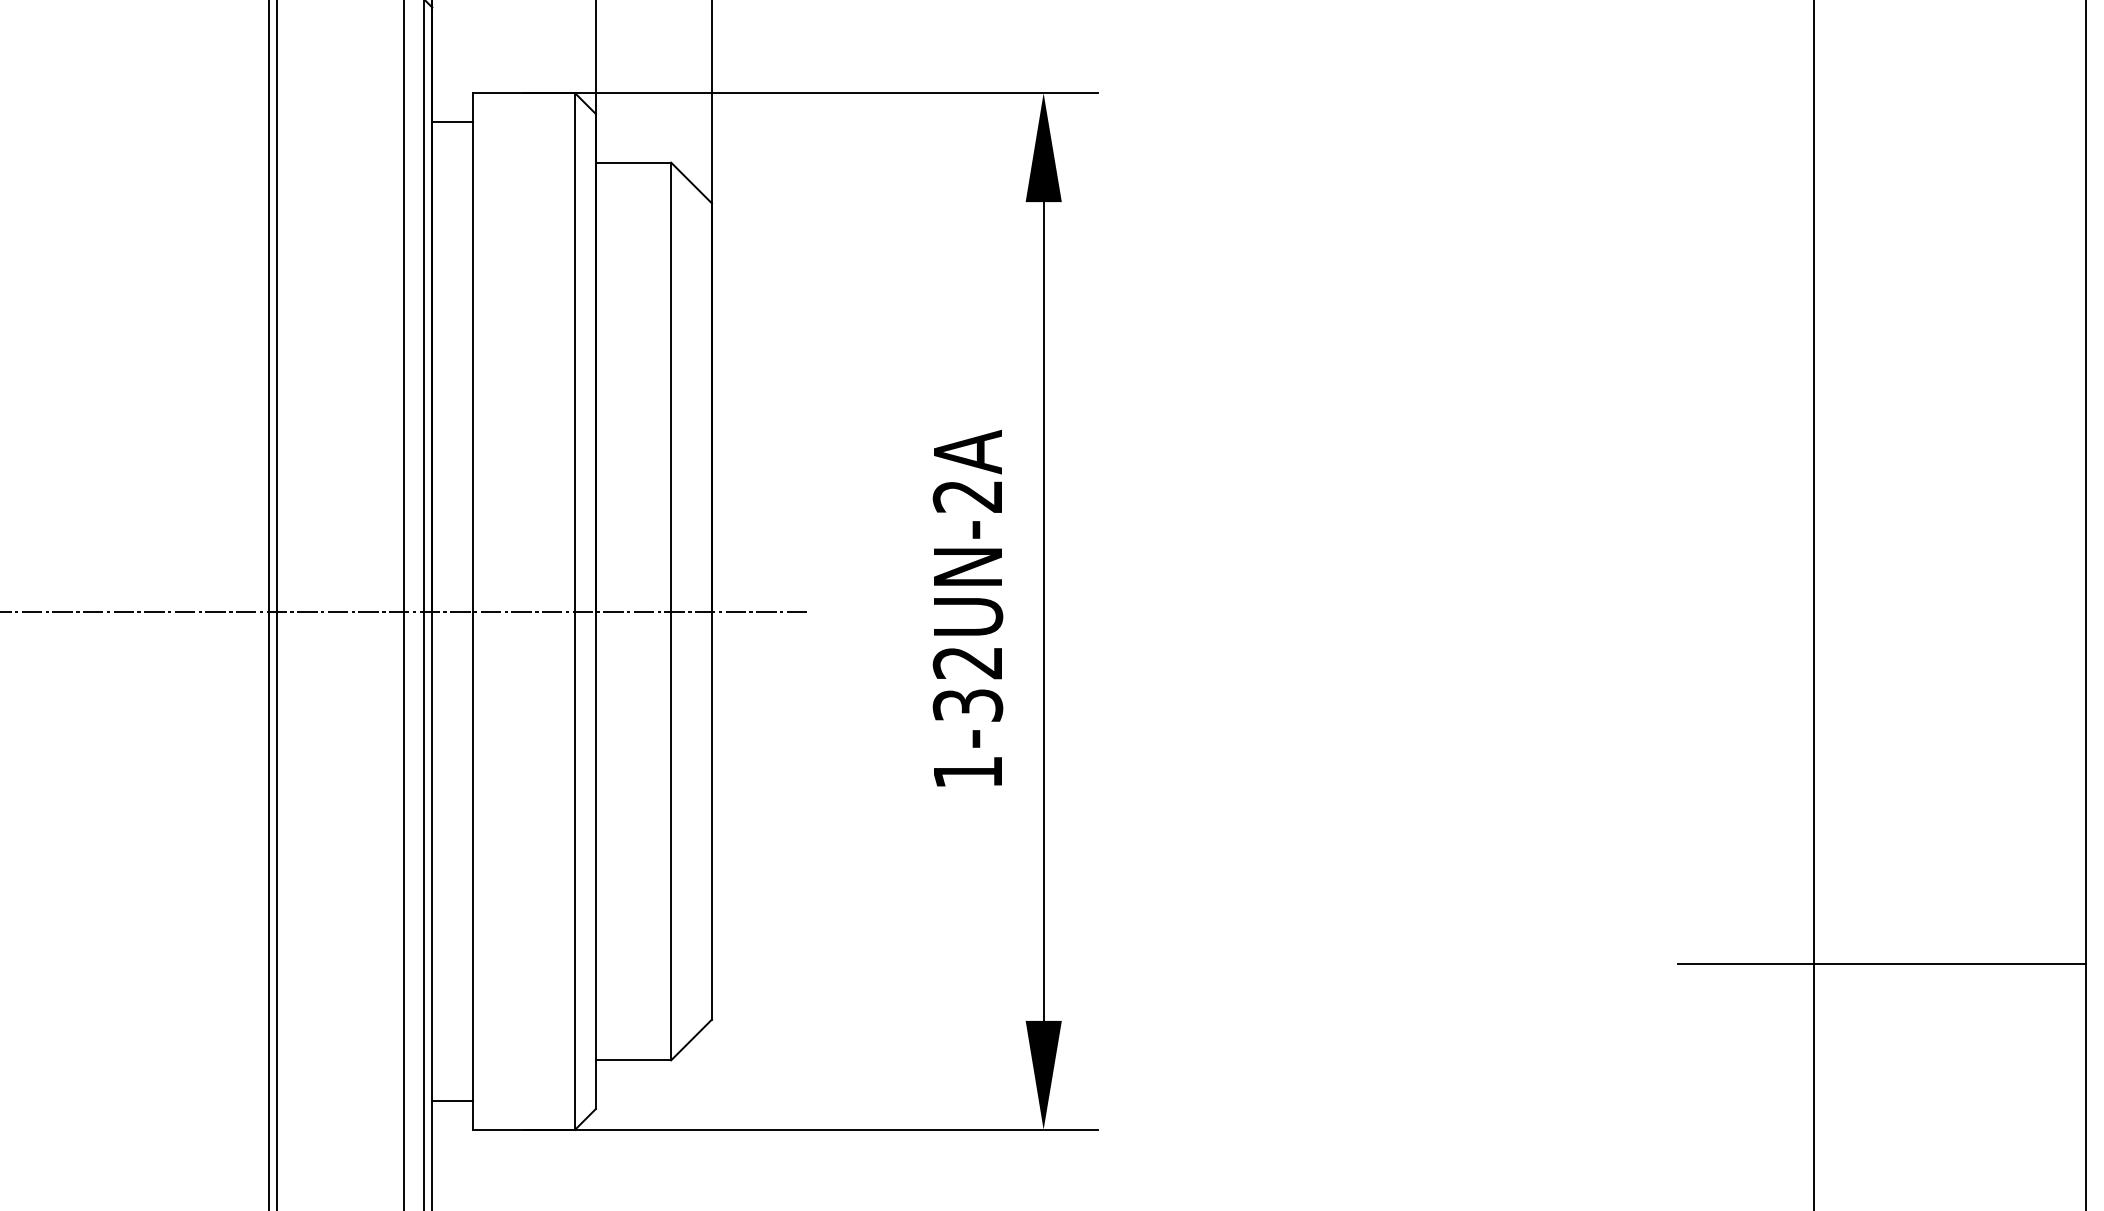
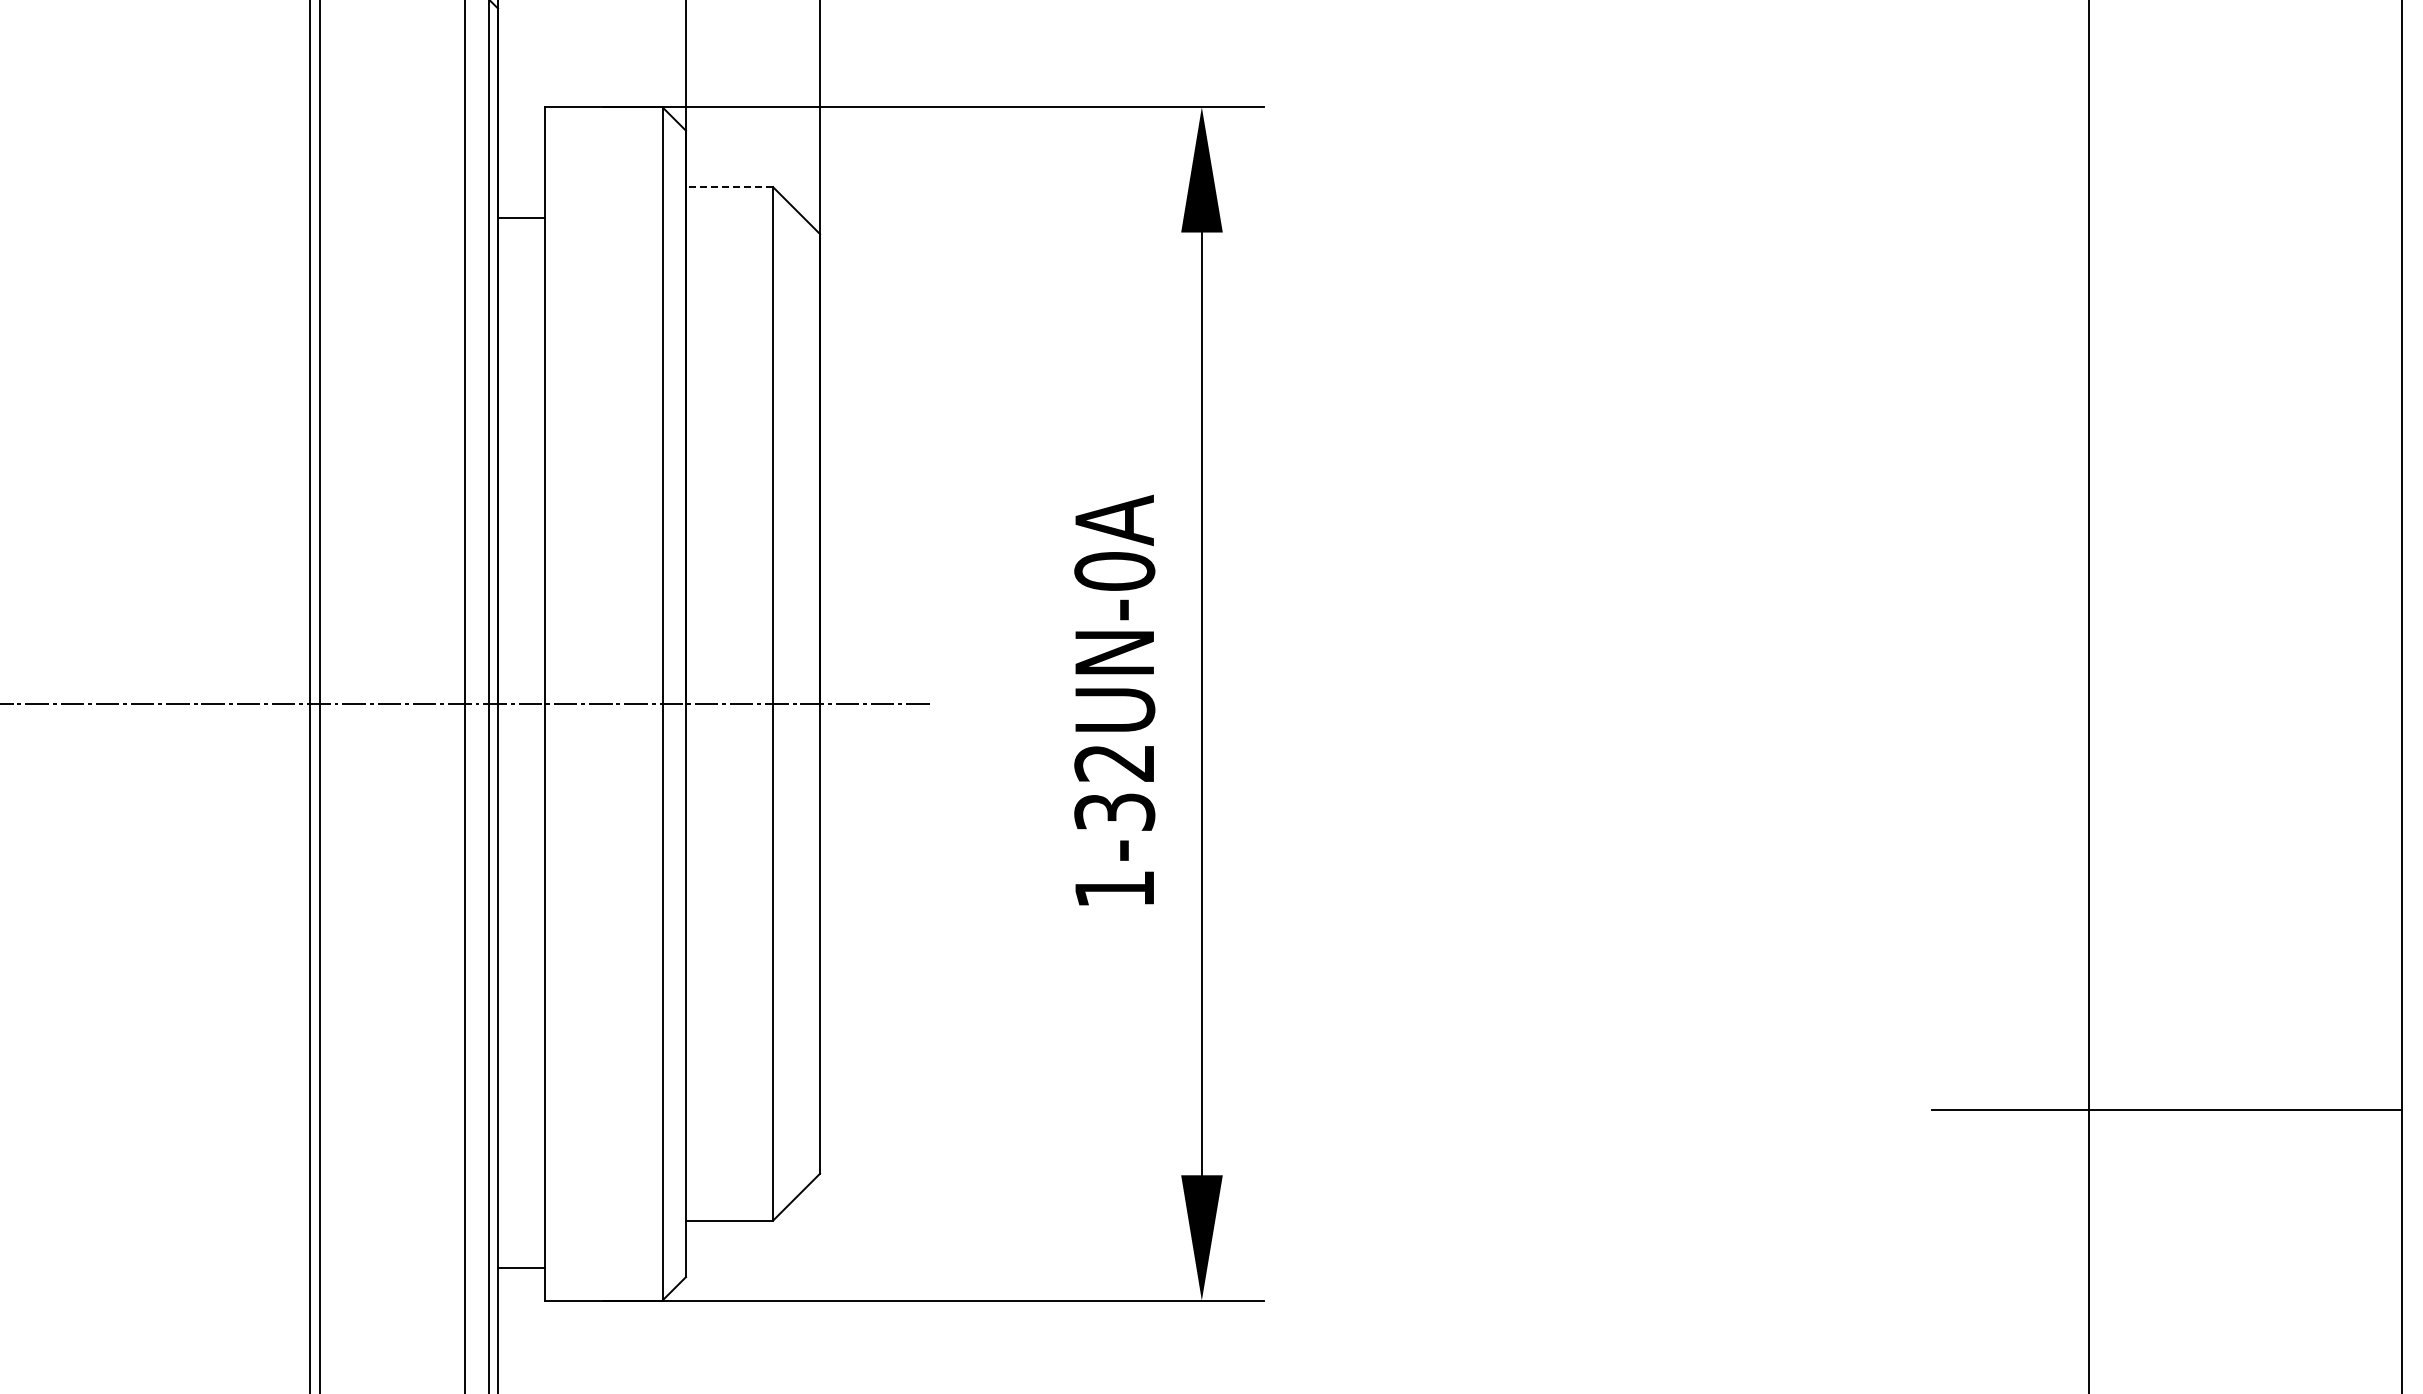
line: (452, 122) -> (521, 218), moved
line: (633, 162) -> (729, 187), solid -> dashed
text: (967, 496) -> (1114, 571), 1-32UN-2A -> 1-32UN-0A

